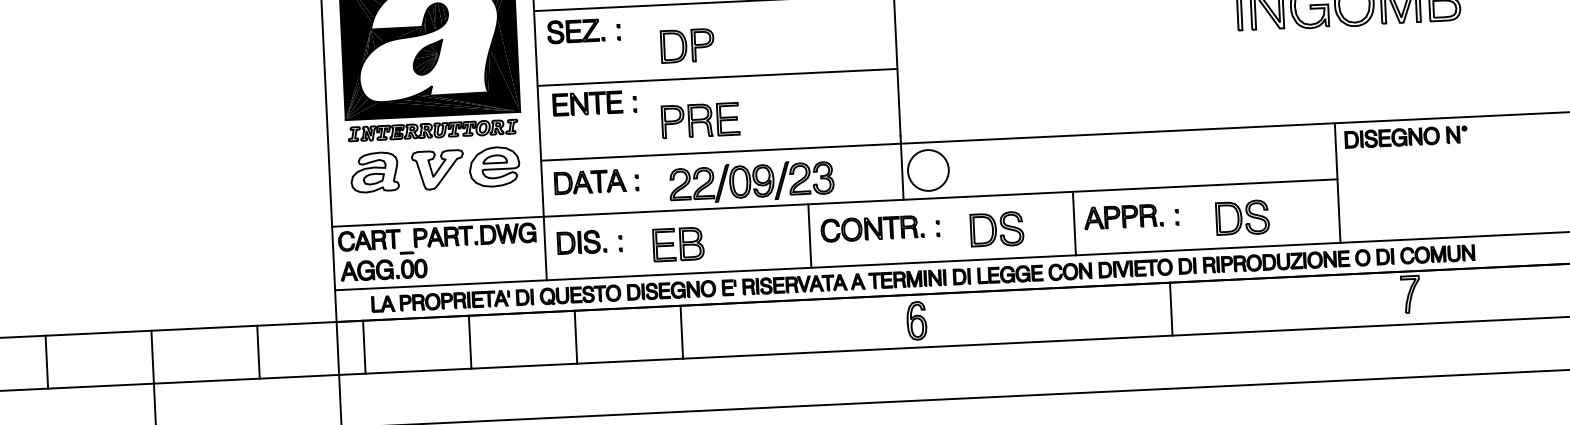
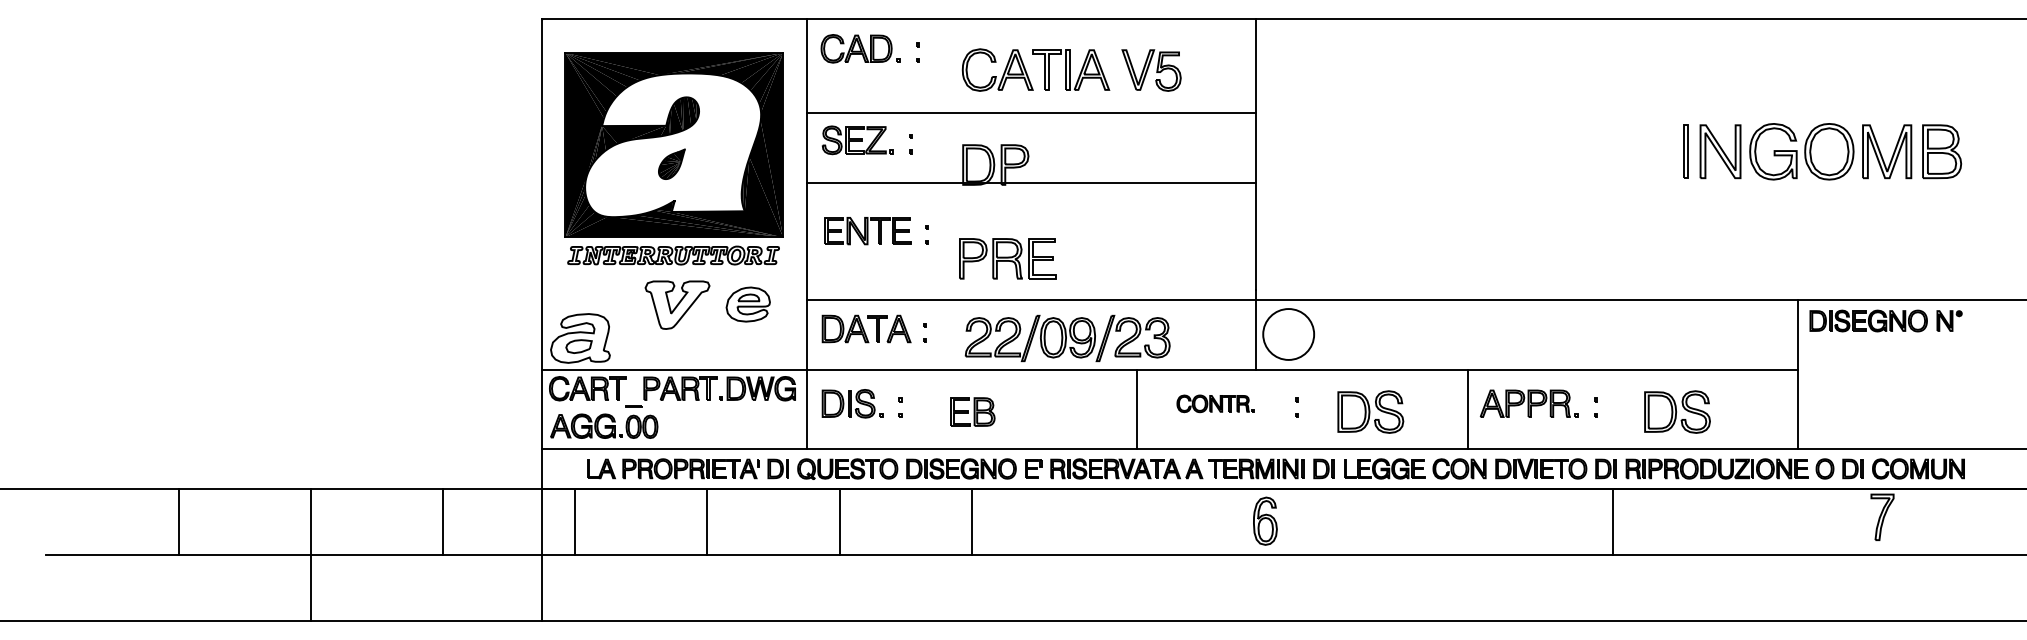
part: (427, 57) -> (671, 164), size x0.7
line: (717, 77) -> (1031, 183), moved
part: (494, 166) -> (748, 304), size x0.7
part: (374, 172) -> (580, 338), moved
part: (872, 228) -> (1215, 403), size x0.6
part: (678, 244) -> (972, 411), size x0.7
line: (1171, 309) -> (1613, 521), moved

